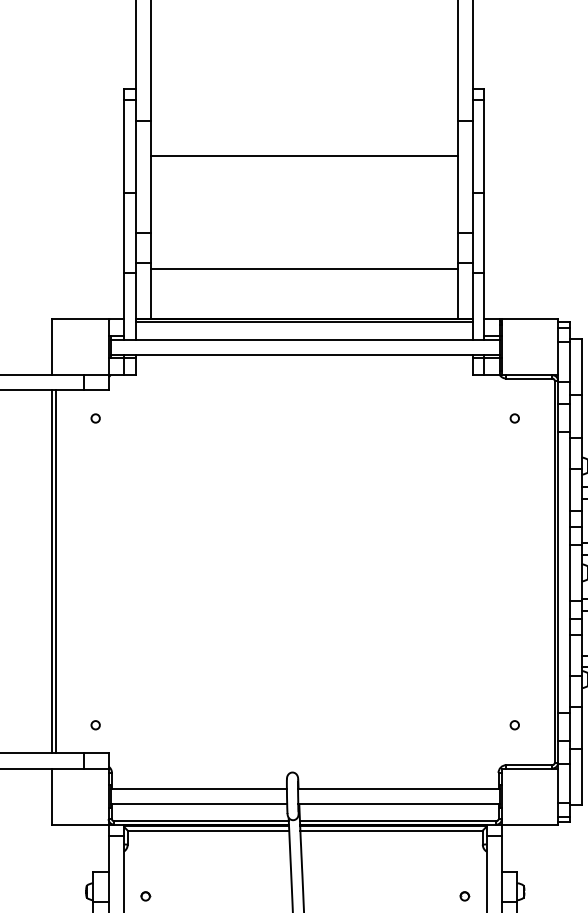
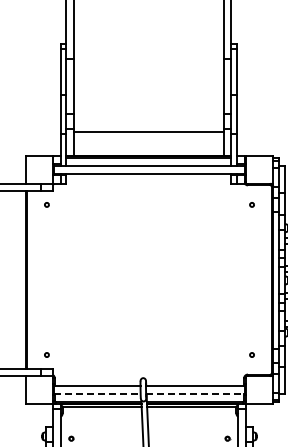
line: (303, 156) -> (148, 76), removed
line: (201, 803) -> (98, 393), solid -> dashed
line: (399, 803) -> (195, 393), solid -> dashed

